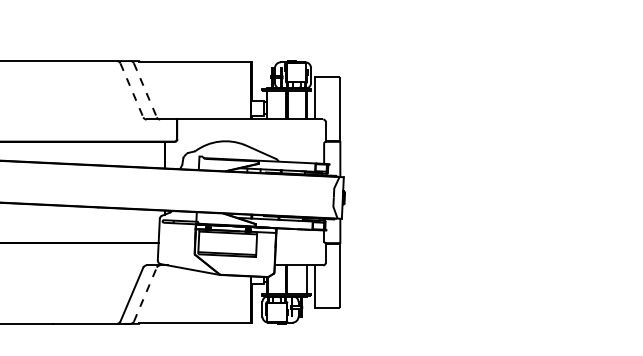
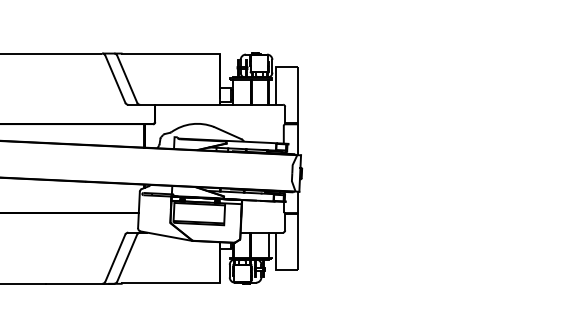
line: (132, 90) -> (115, 79), dashed -> solid
line: (145, 90) -> (127, 79), dashed -> solid
line: (145, 294) -> (127, 258), dashed -> solid

